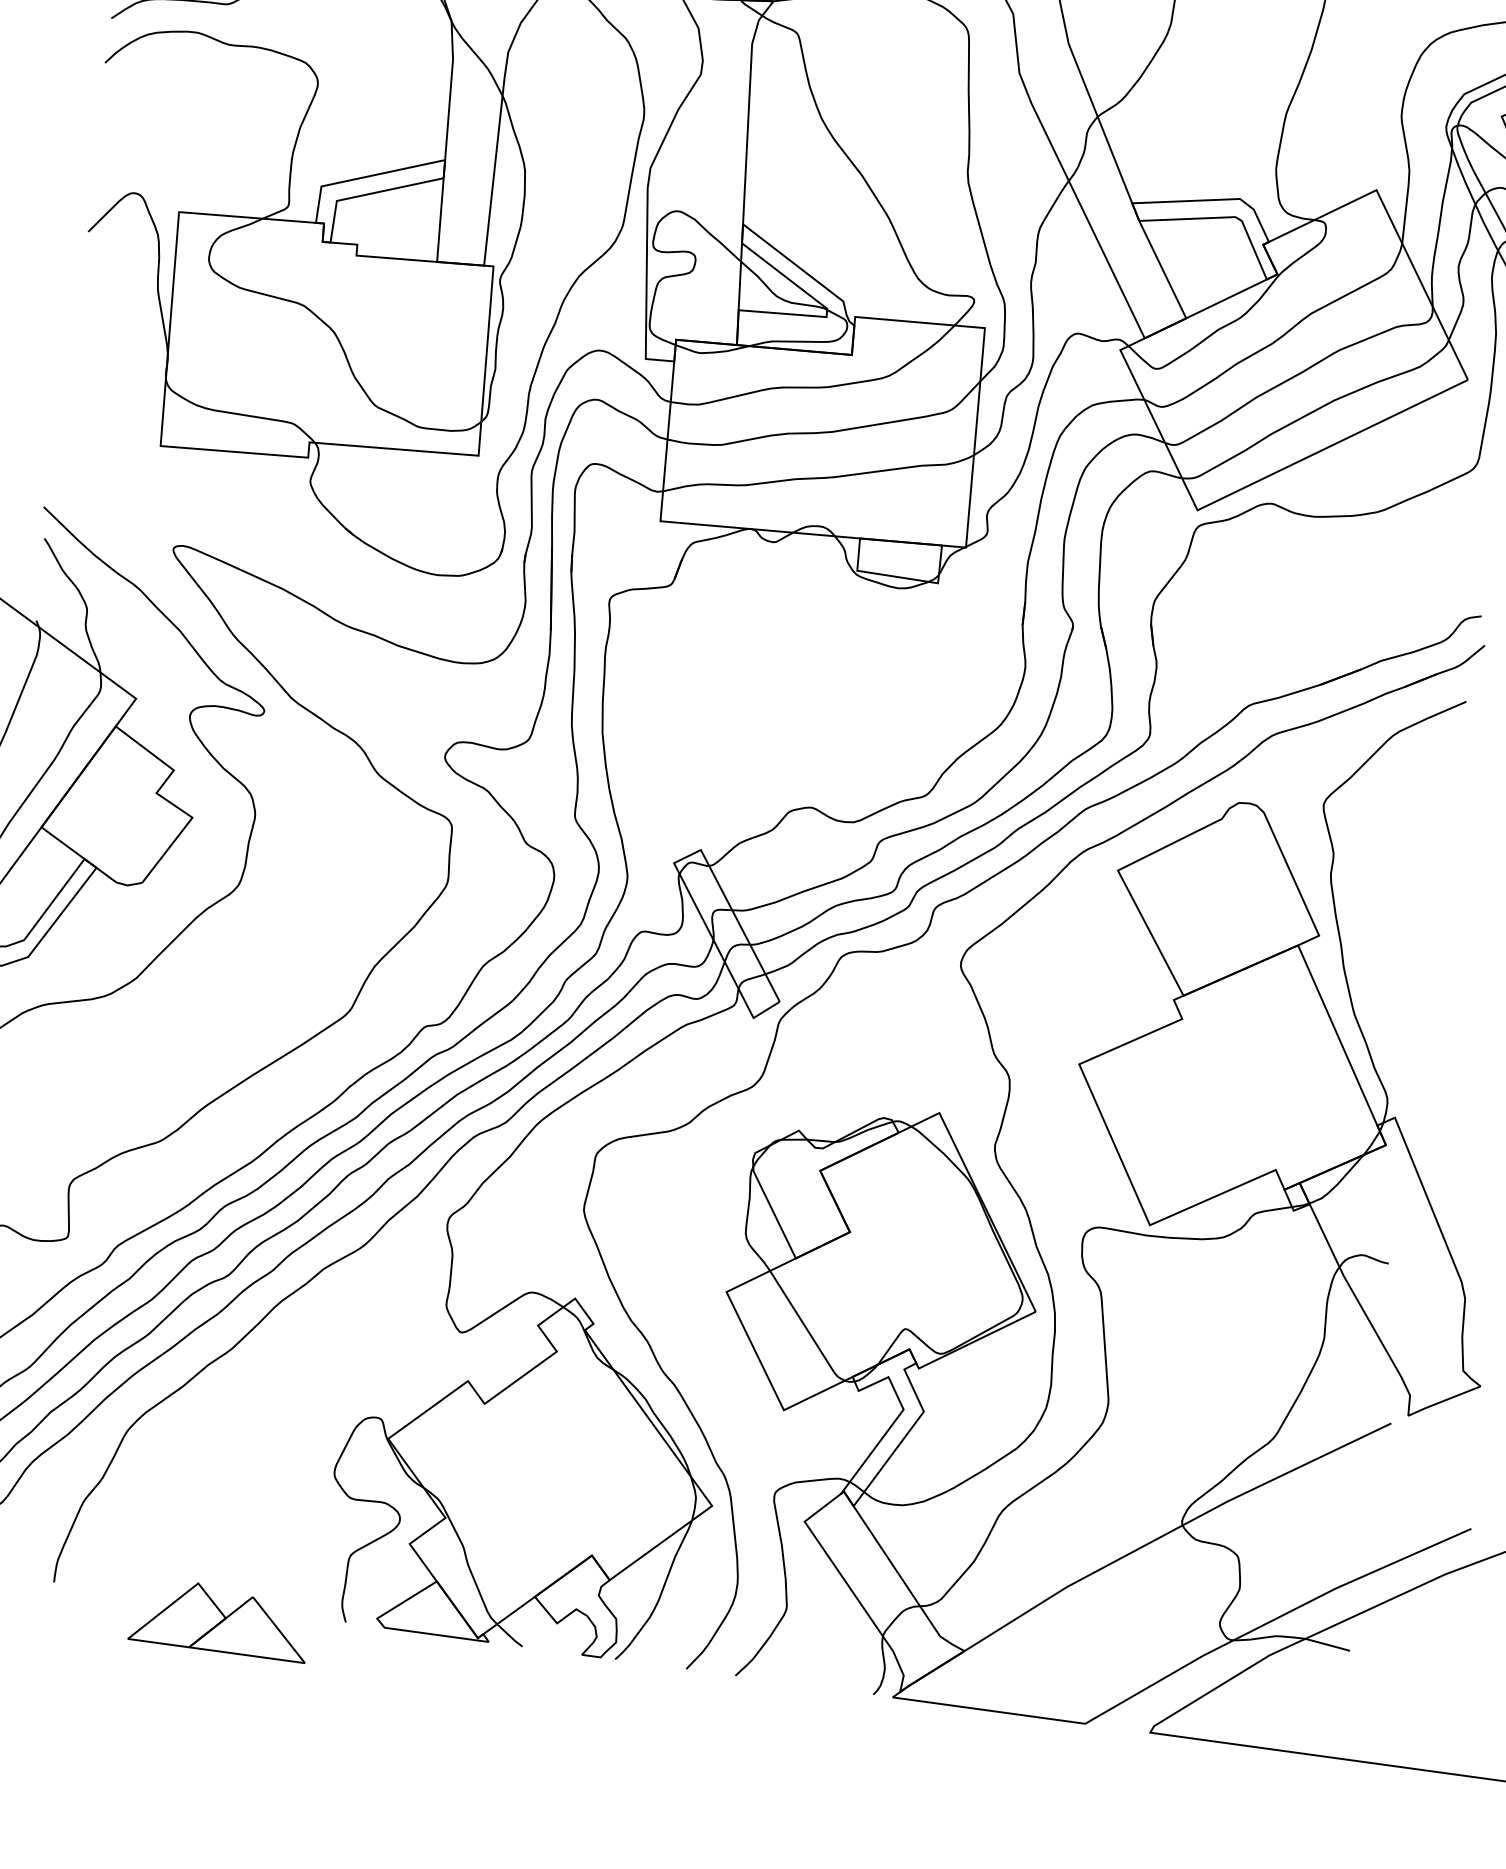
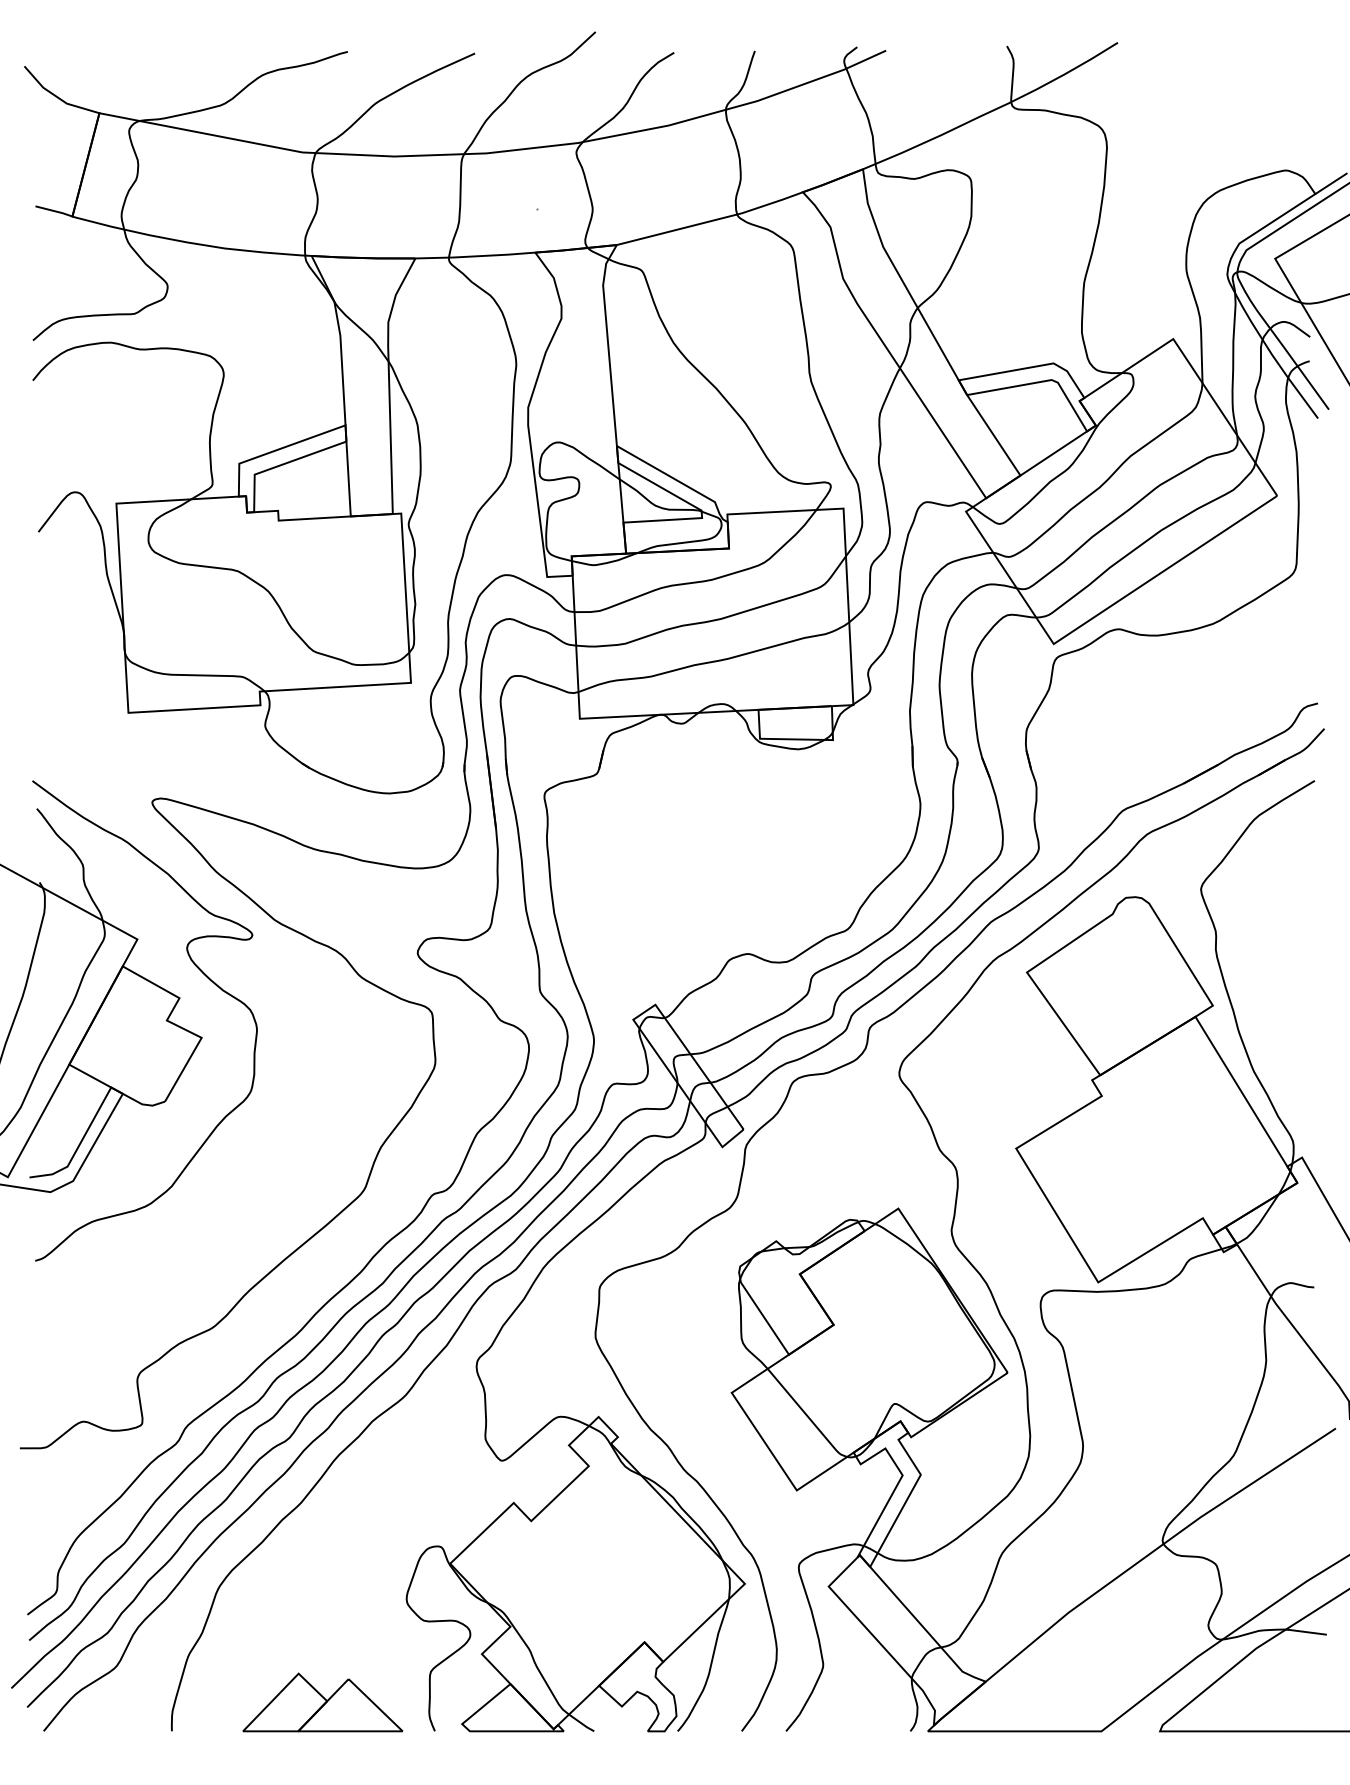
part: (220, 1619) -> (322, 1702), moved

